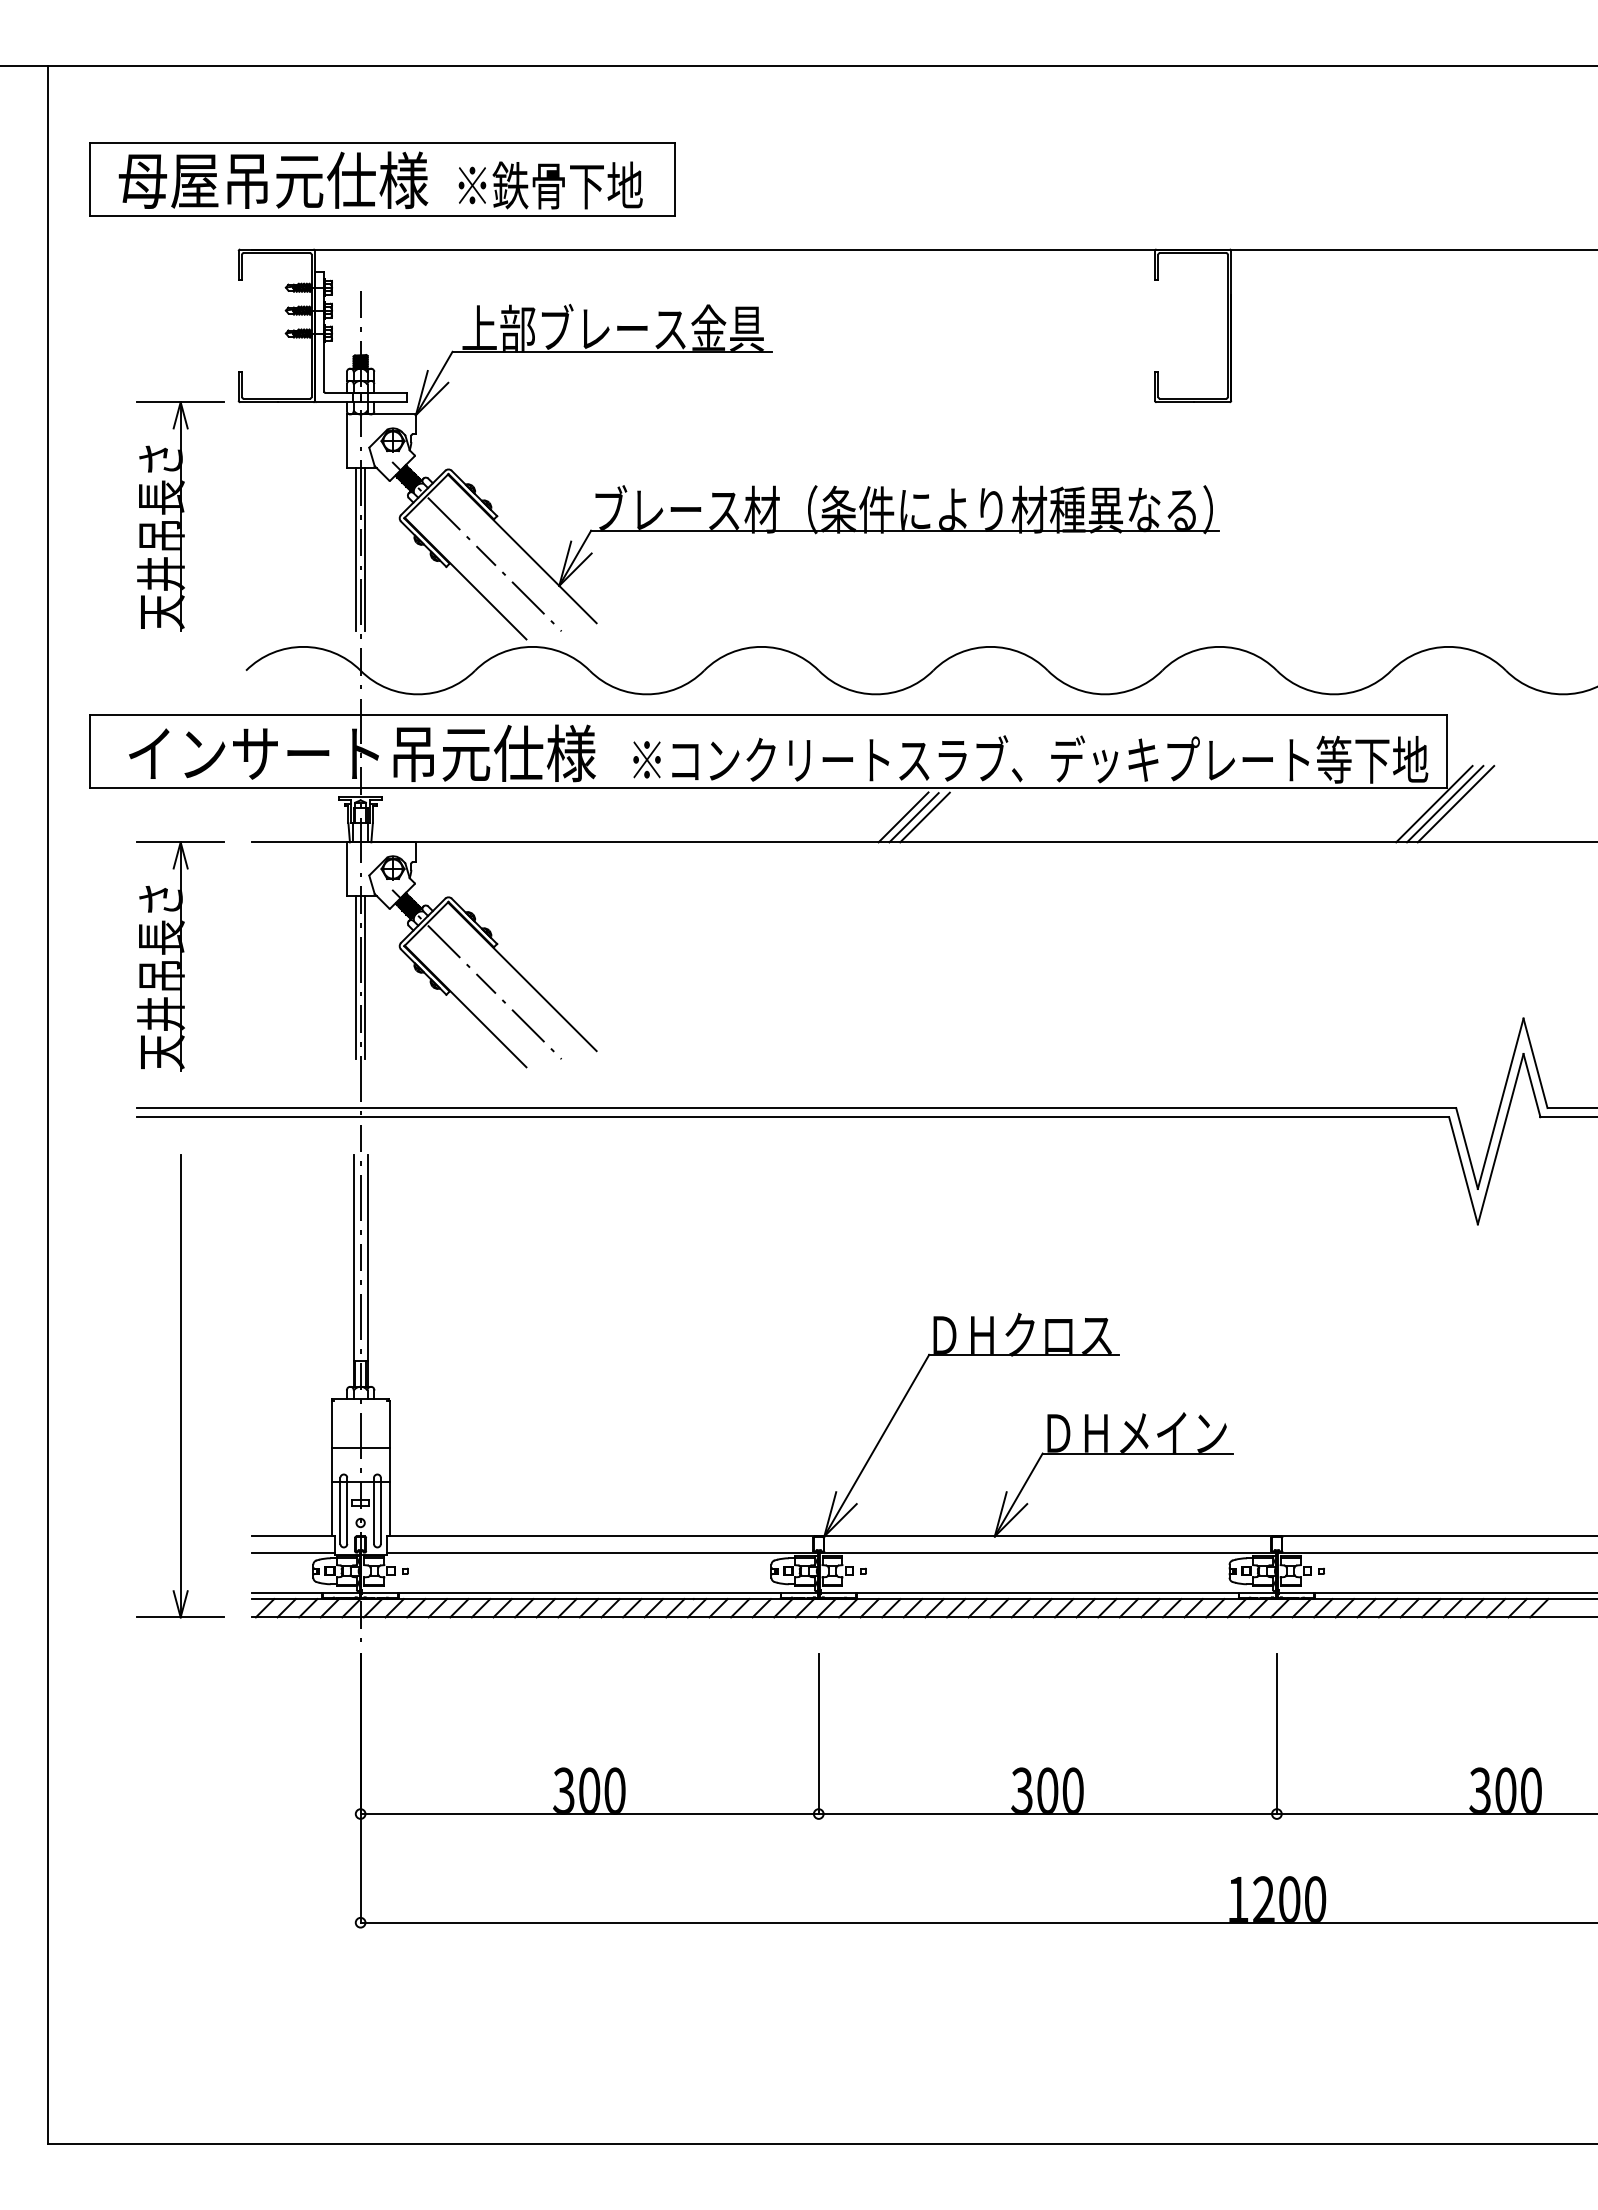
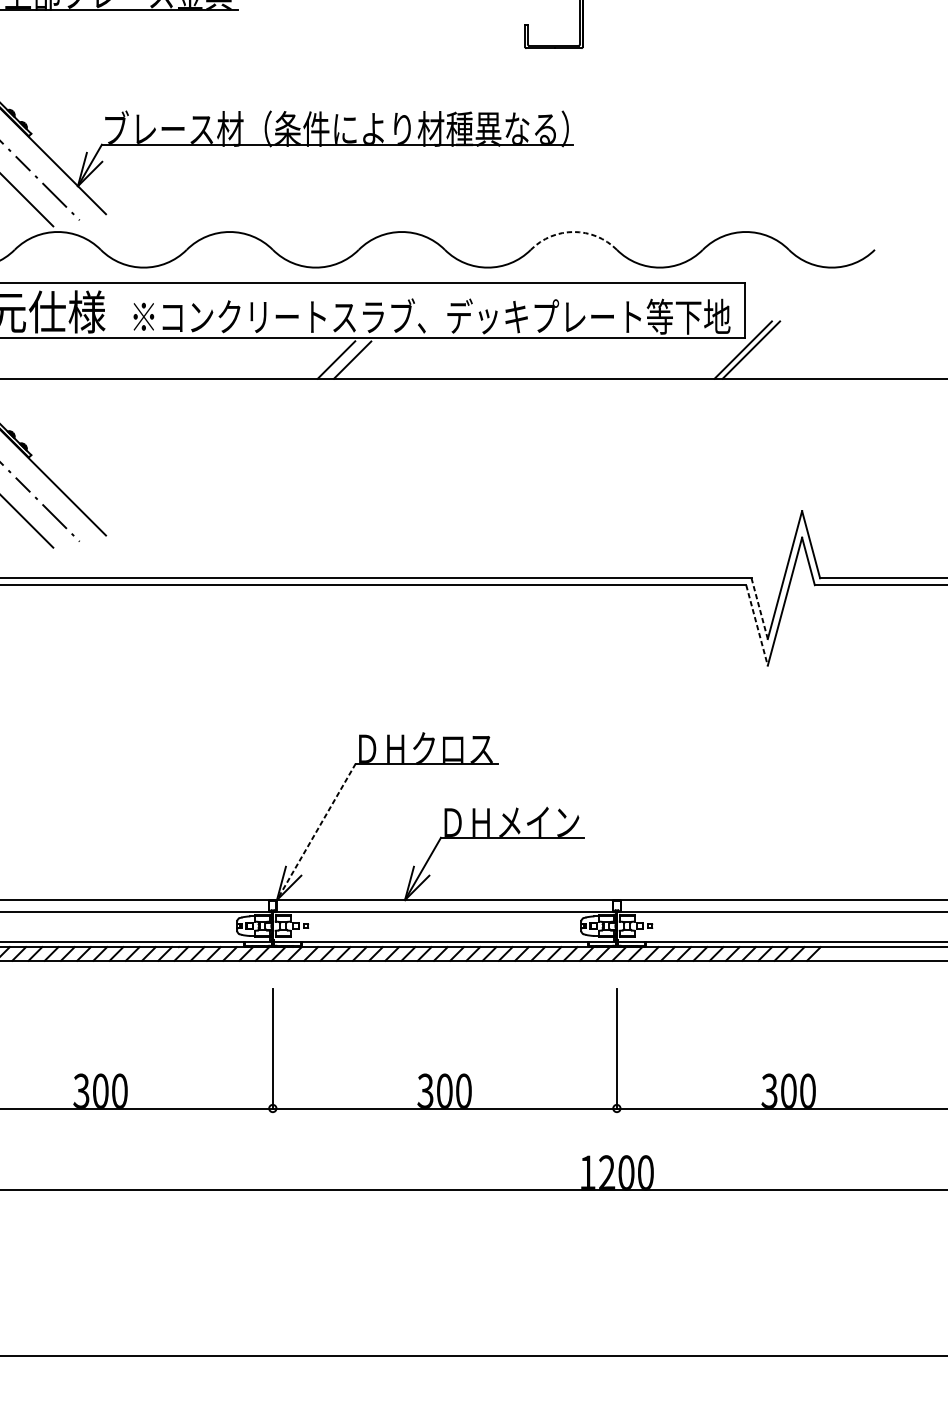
arc: (1219, 646) -> (573, 231), solid -> dashed
line: (1434, 803) -> (735, 349), removed
line: (913, 817) -> (343, 360), removed
line: (1467, 1148) -> (760, 608), solid -> dashed
line: (1463, 1171) -> (757, 625), solid -> dashed
line: (876, 1445) -> (316, 831), solid -> dashed

